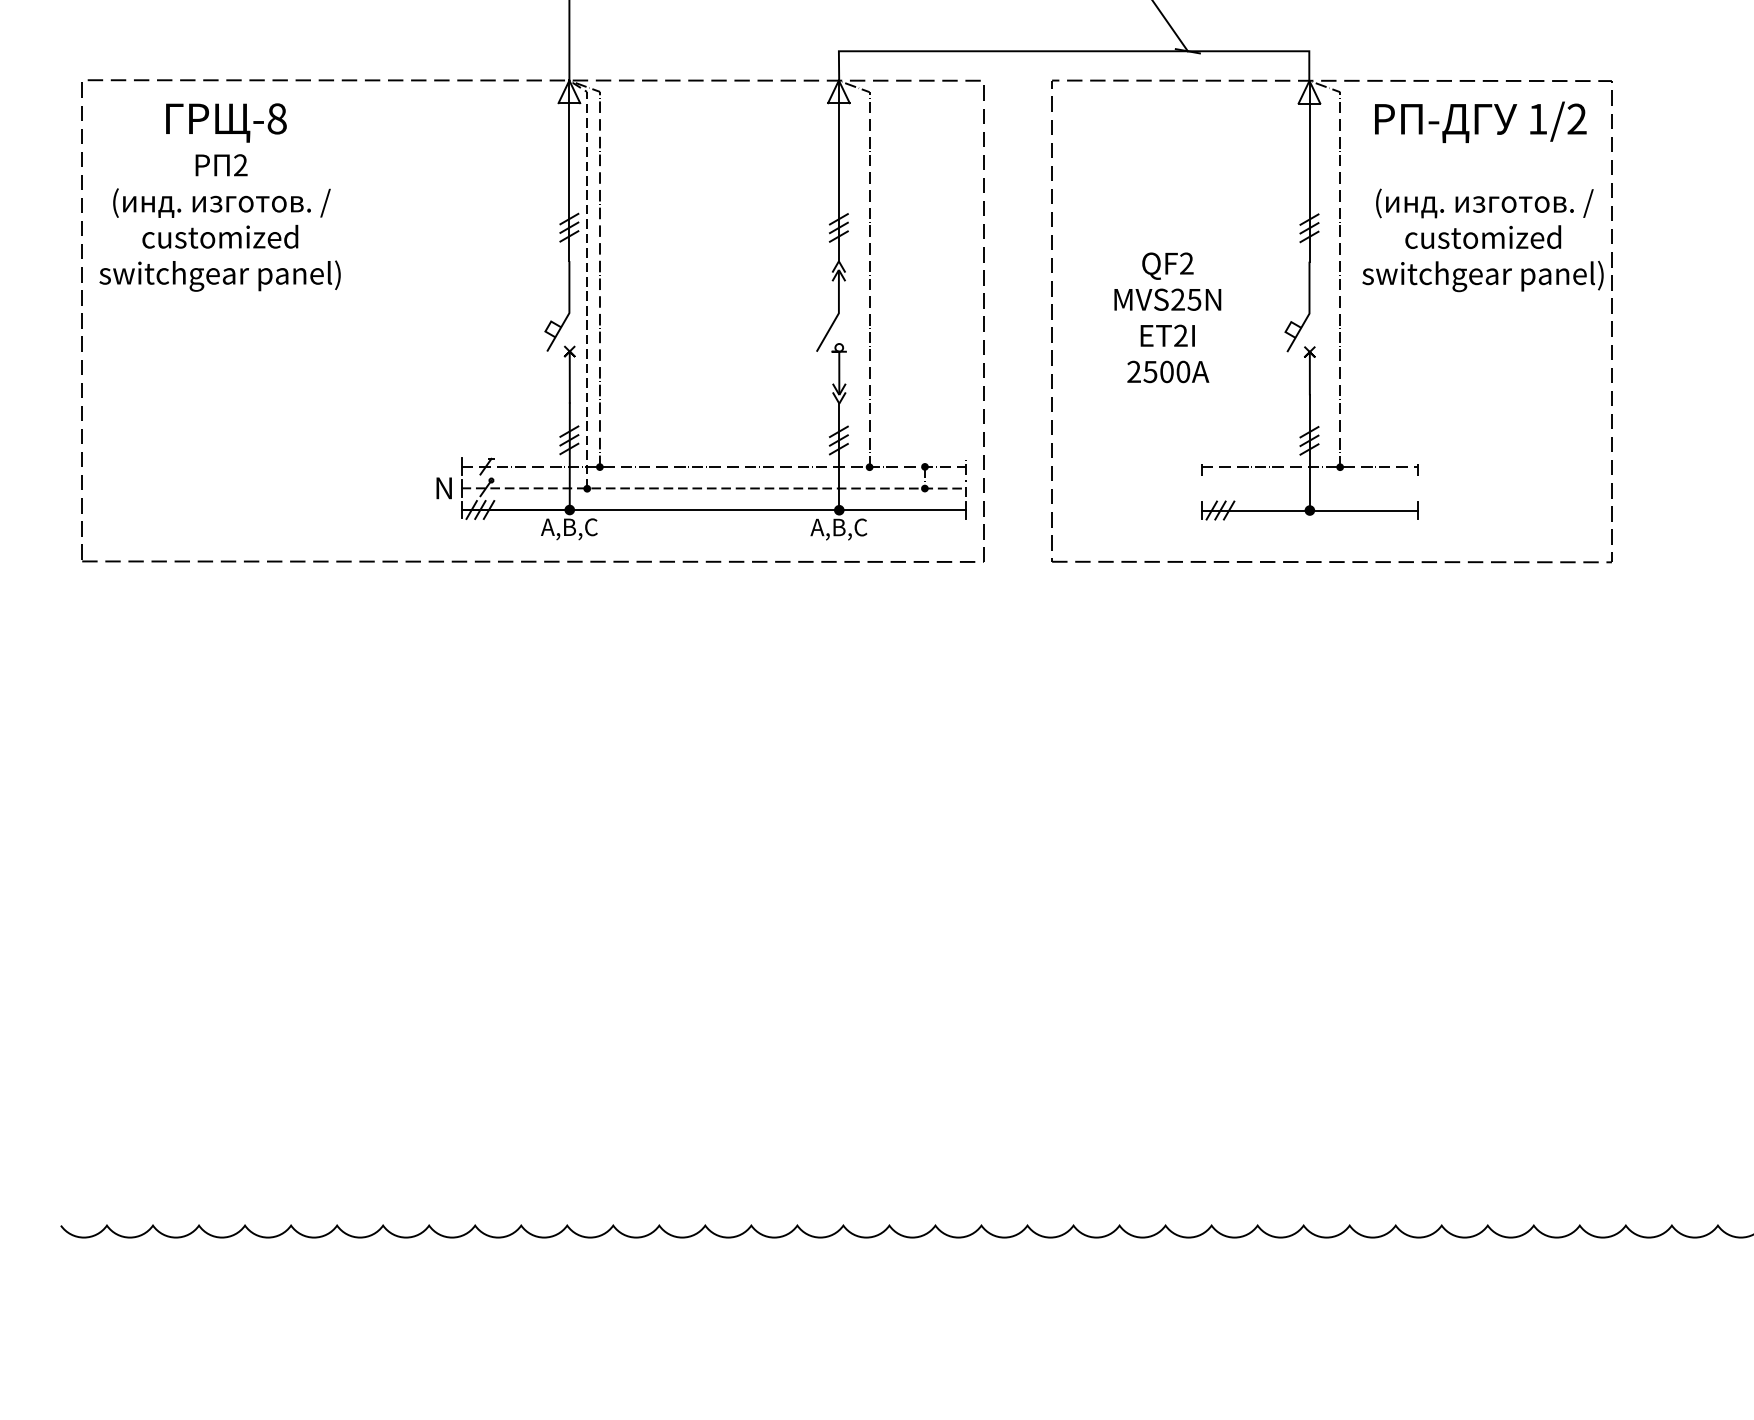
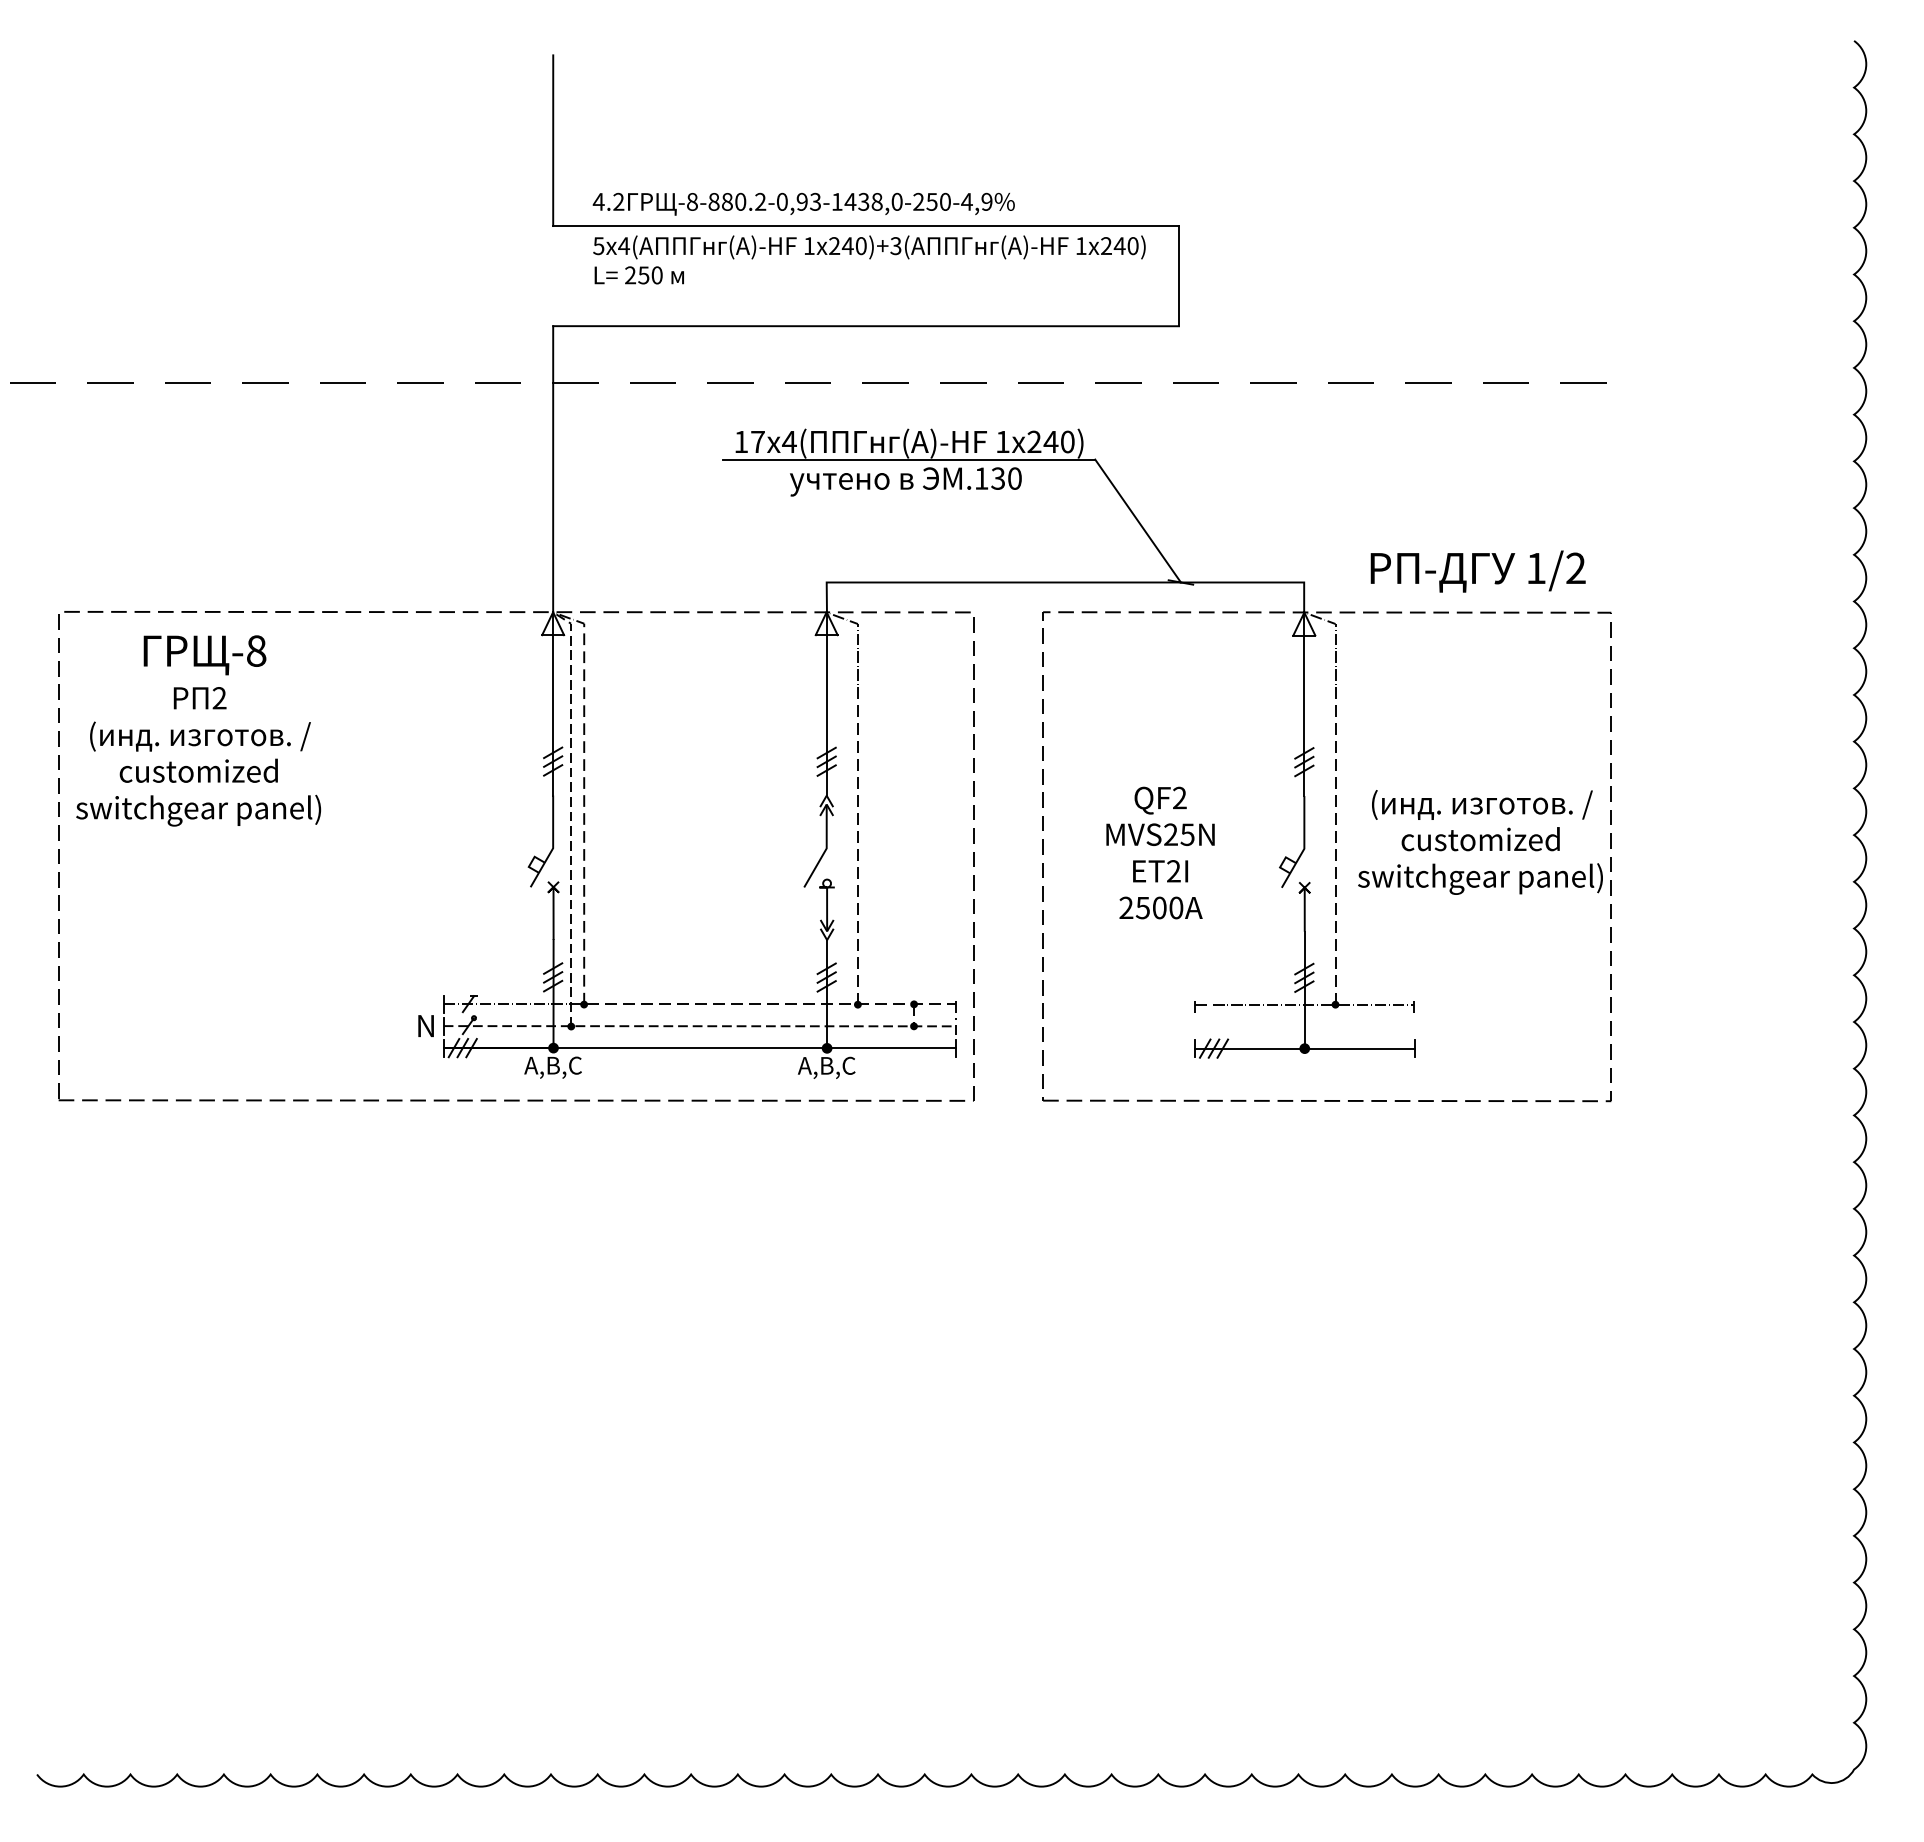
text: (1480, 122) -> (1477, 571), moved
text: (1483, 240) -> (1480, 842), moved

